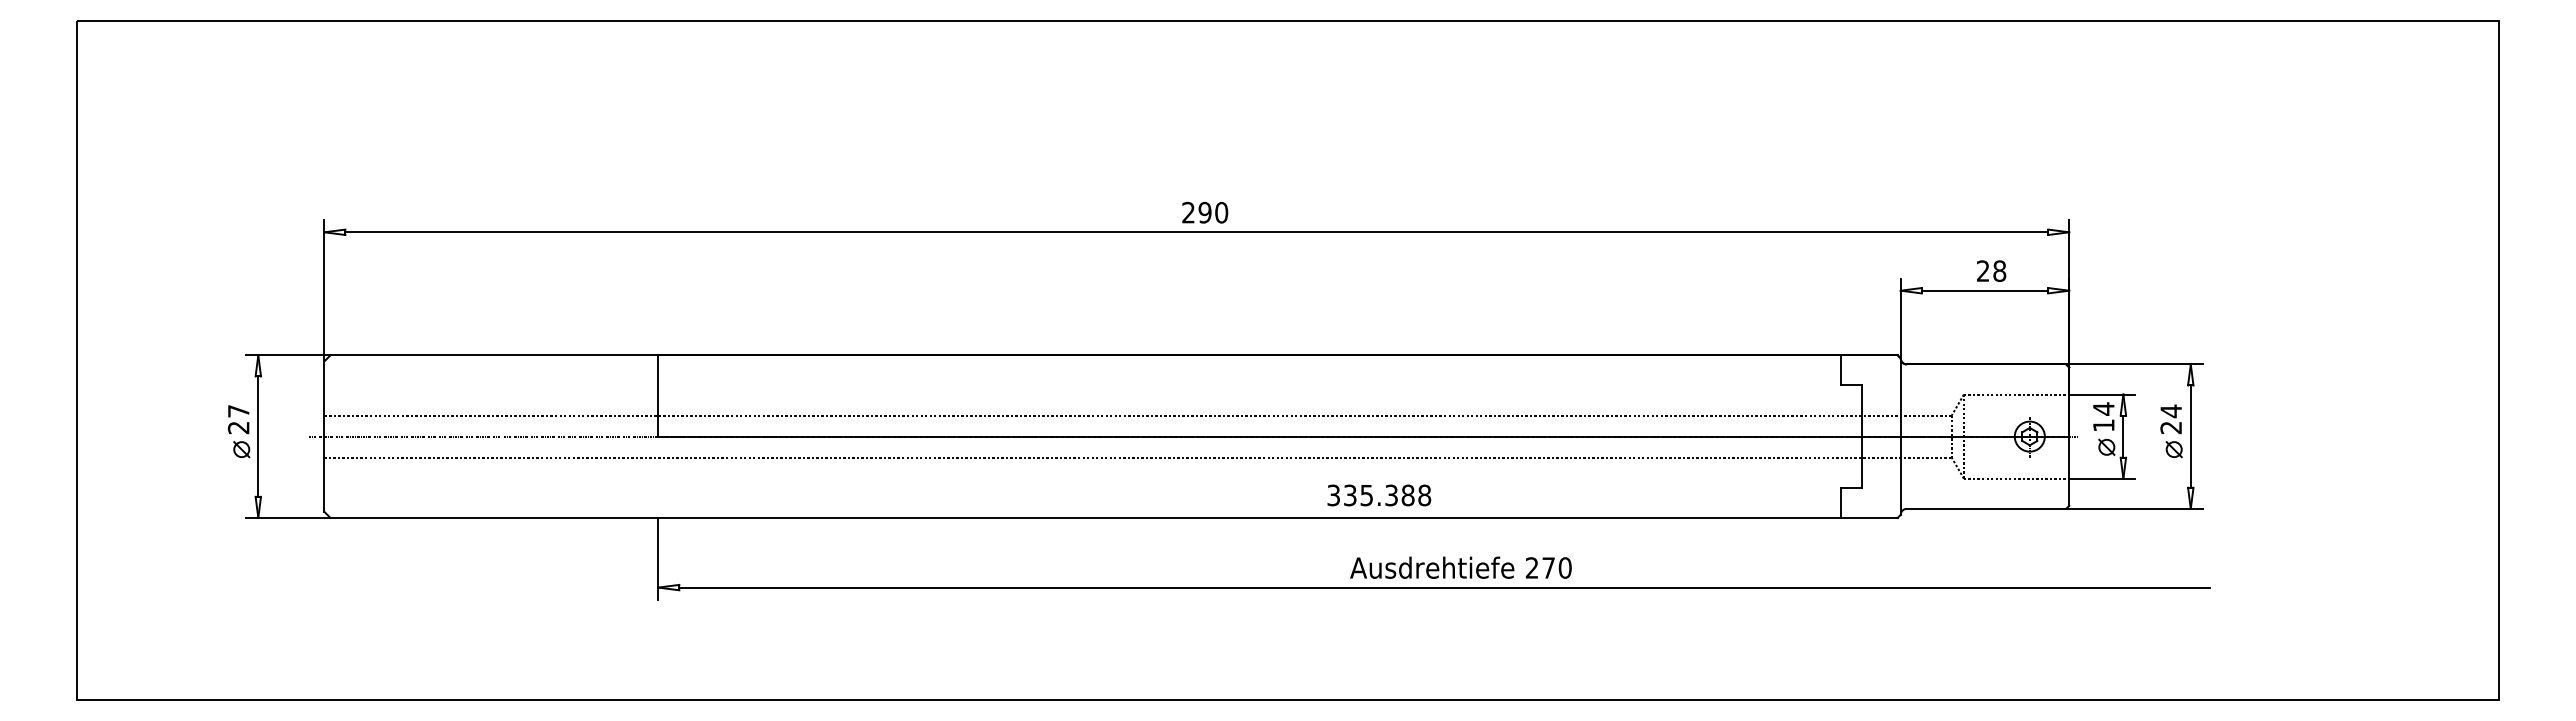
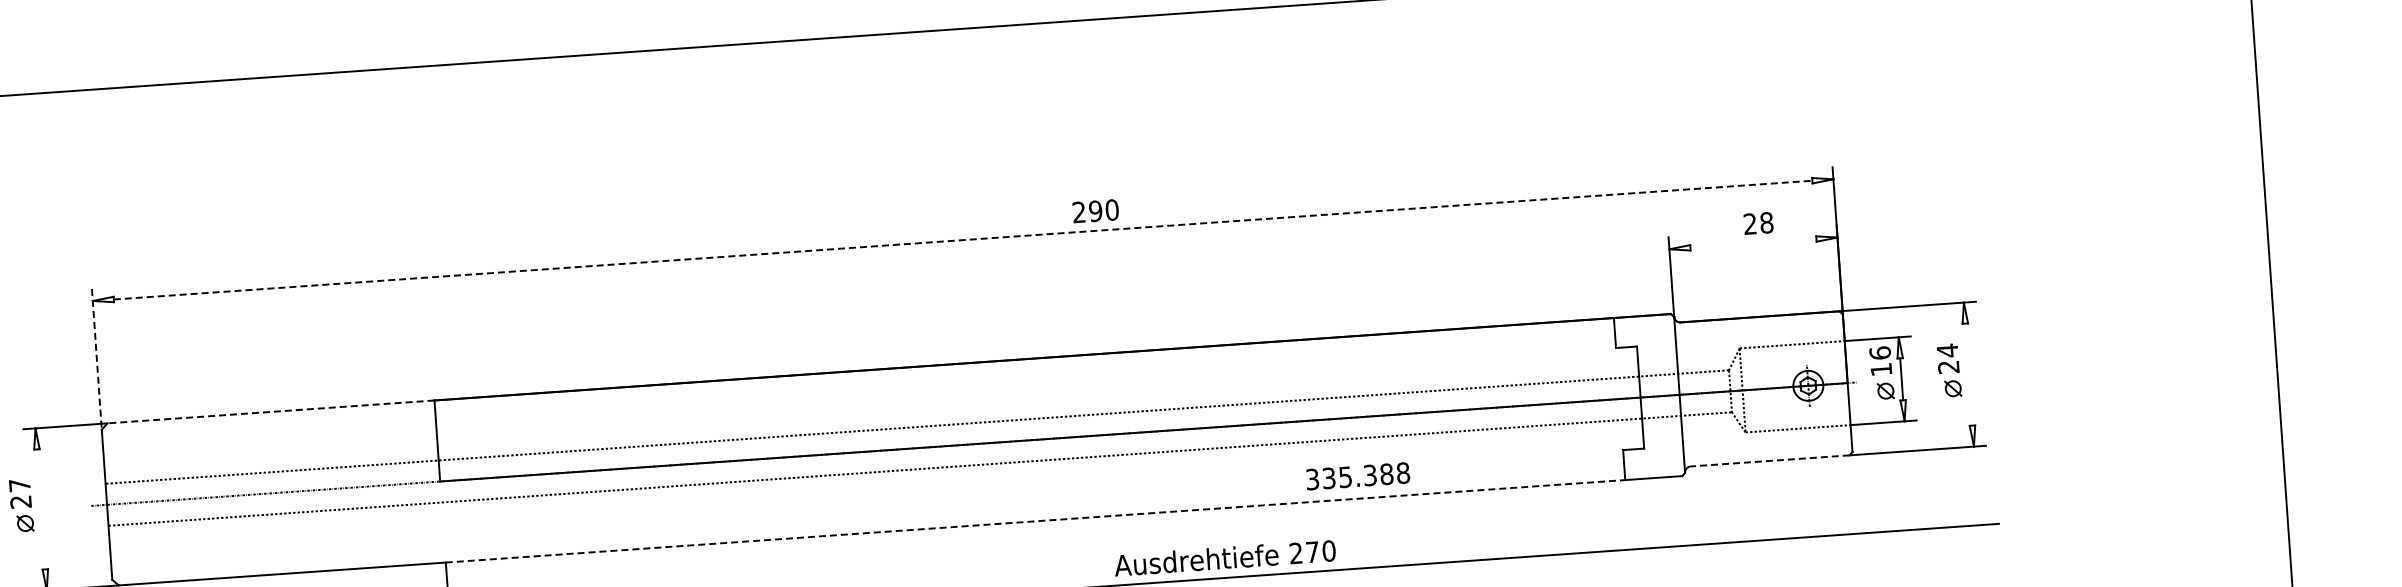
text: (1205, 212) -> (1096, 210), moved
line: (1197, 232) -> (963, 240), solid -> dashed
line: (324, 290) -> (96, 359), solid -> dashed
line: (1984, 290) -> (1752, 243), removed
line: (494, 355) -> (271, 412), solid -> dashed
text: (2103, 408) -> (1879, 352), 14 -> 16
line: (258, 436) -> (41, 509), removed
line: (2190, 436) -> (1968, 374), removed
text: (1379, 495) -> (1358, 476), moved
line: (1986, 508) -> (1770, 460), solid -> dashed
line: (1249, 517) -> (1035, 520), solid -> dashed
text: (1460, 567) -> (1224, 557), moved

